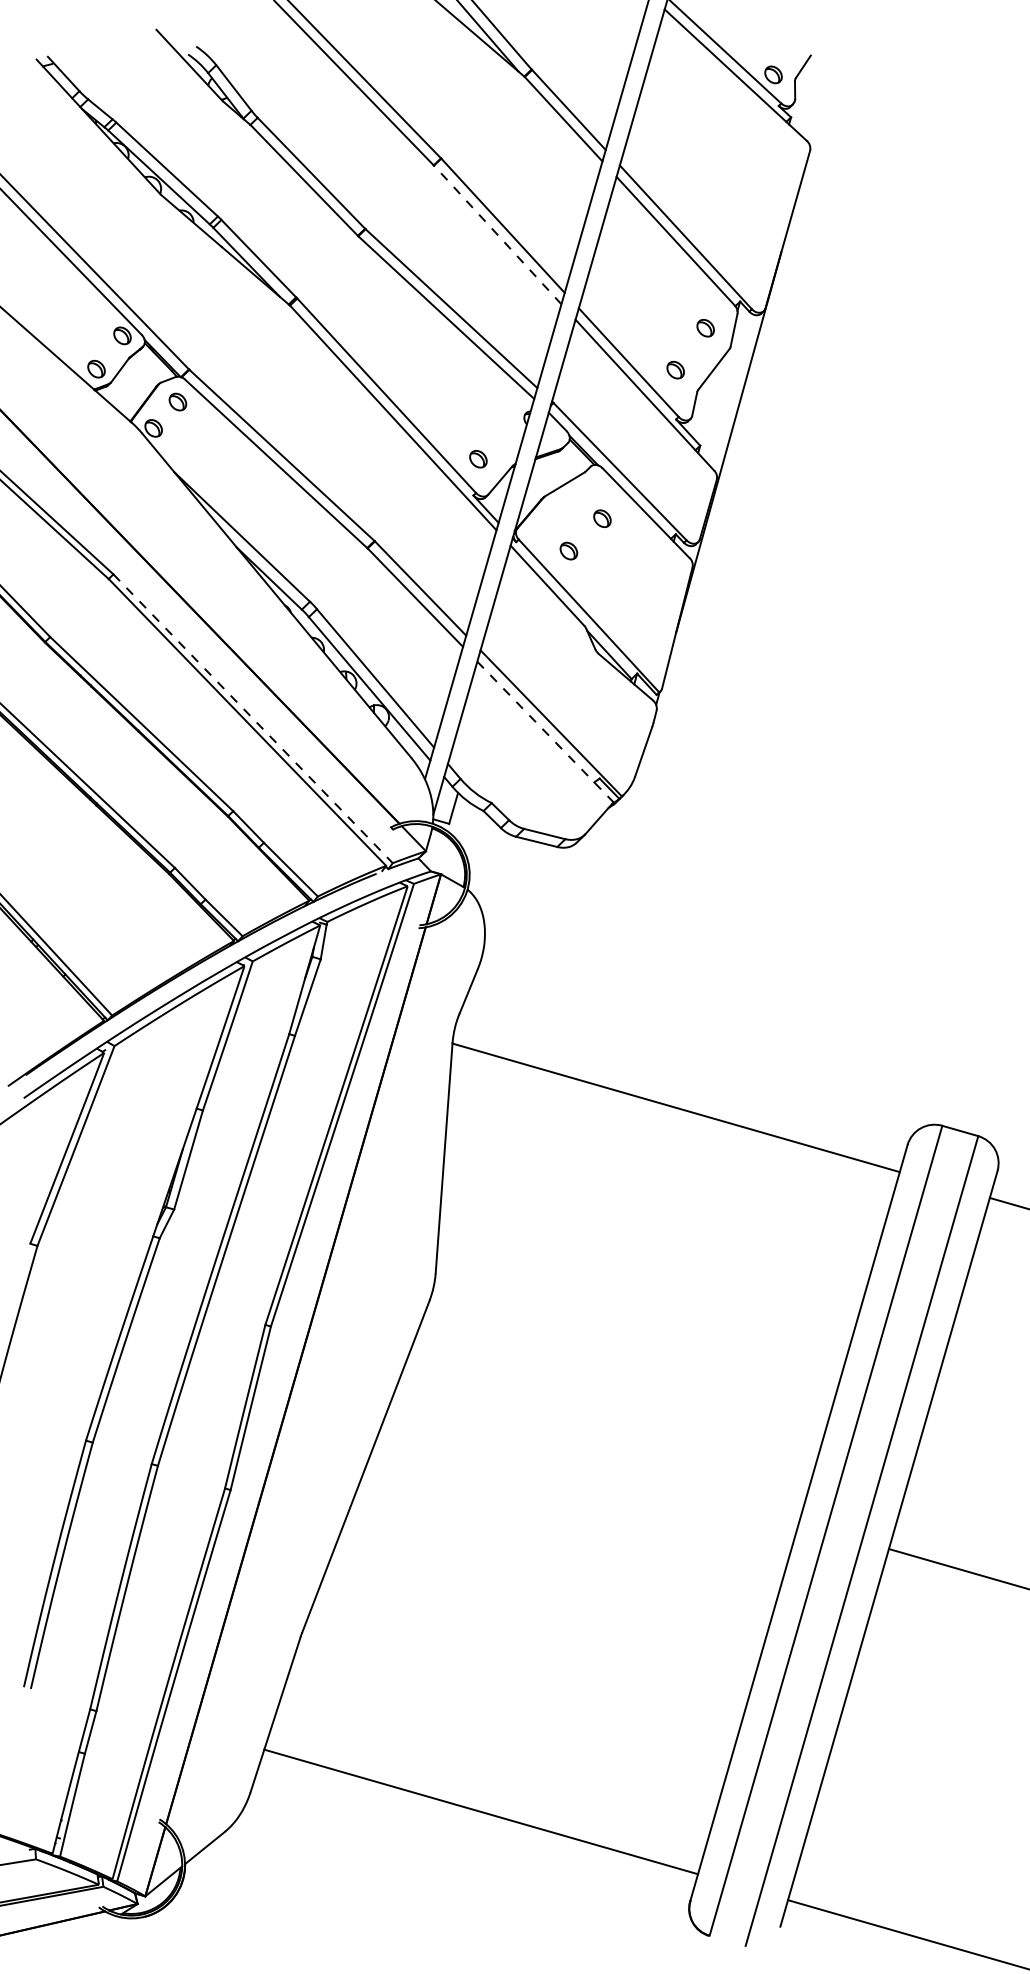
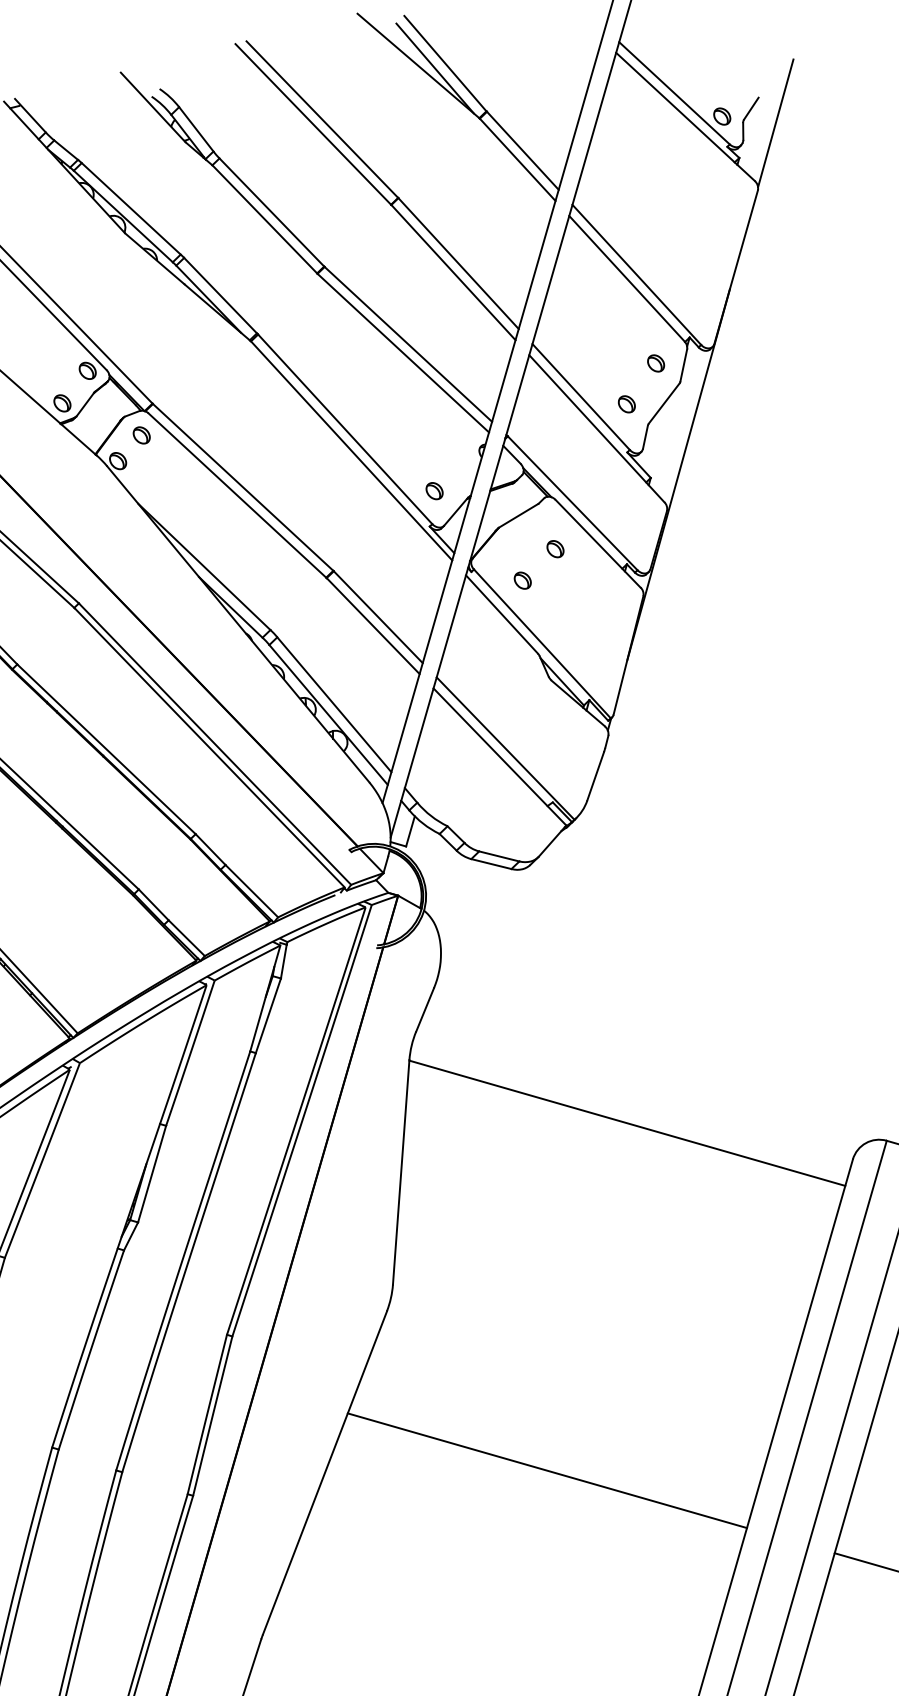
line: (828, 81) -> (775, 123), added
line: (497, 234) -> (453, 272), dashed -> solid
line: (253, 718) -> (215, 743), dashed -> solid
line: (545, 731) -> (499, 756), dashed -> solid
line: (593, 1464) -> (546, 1470), added

